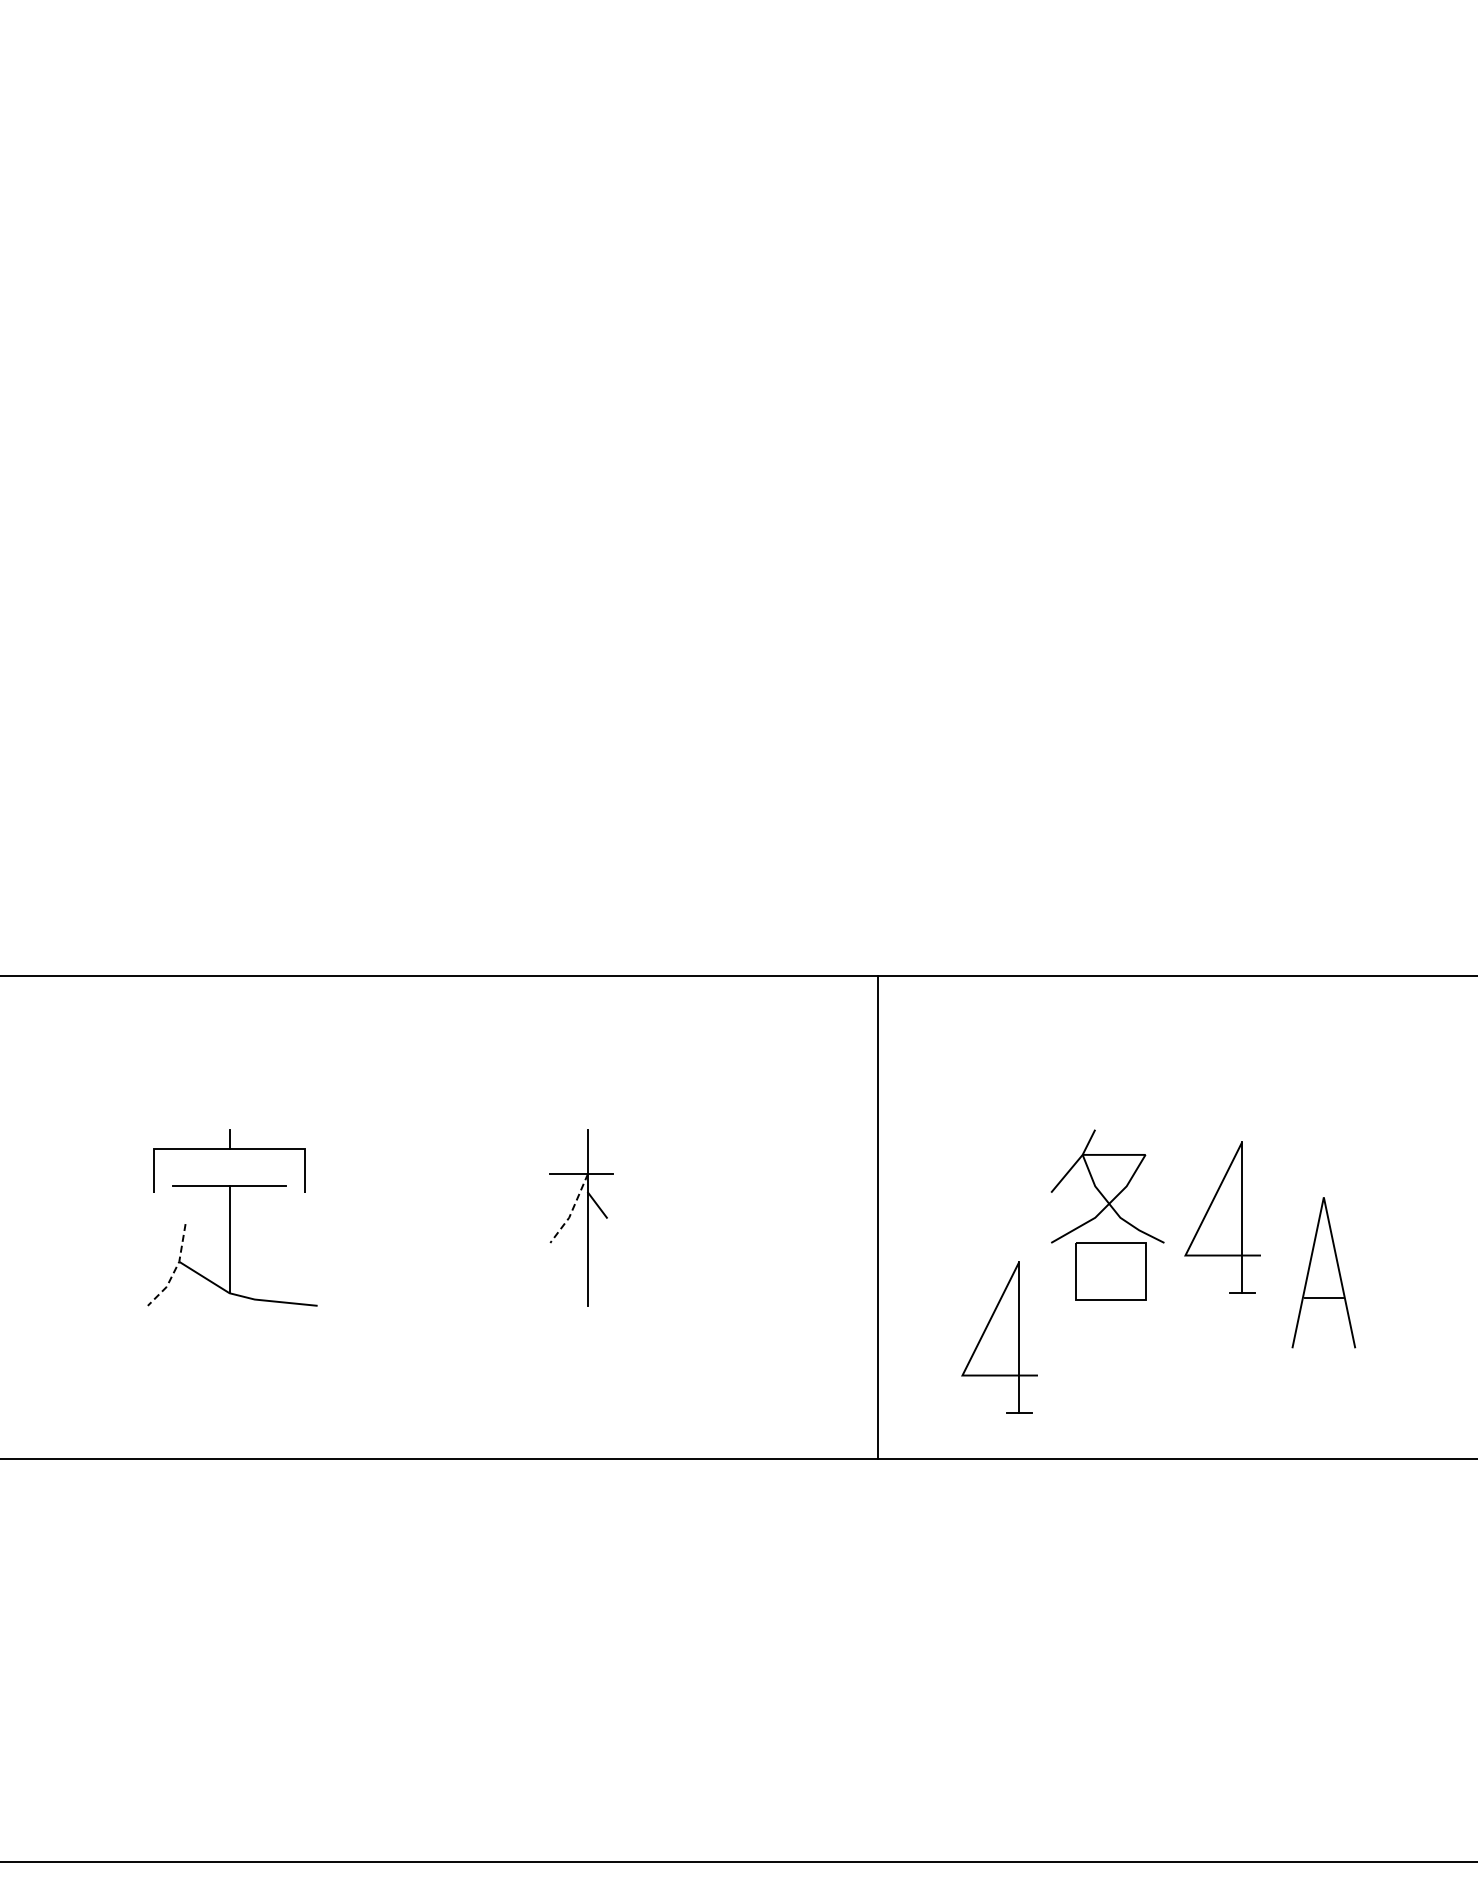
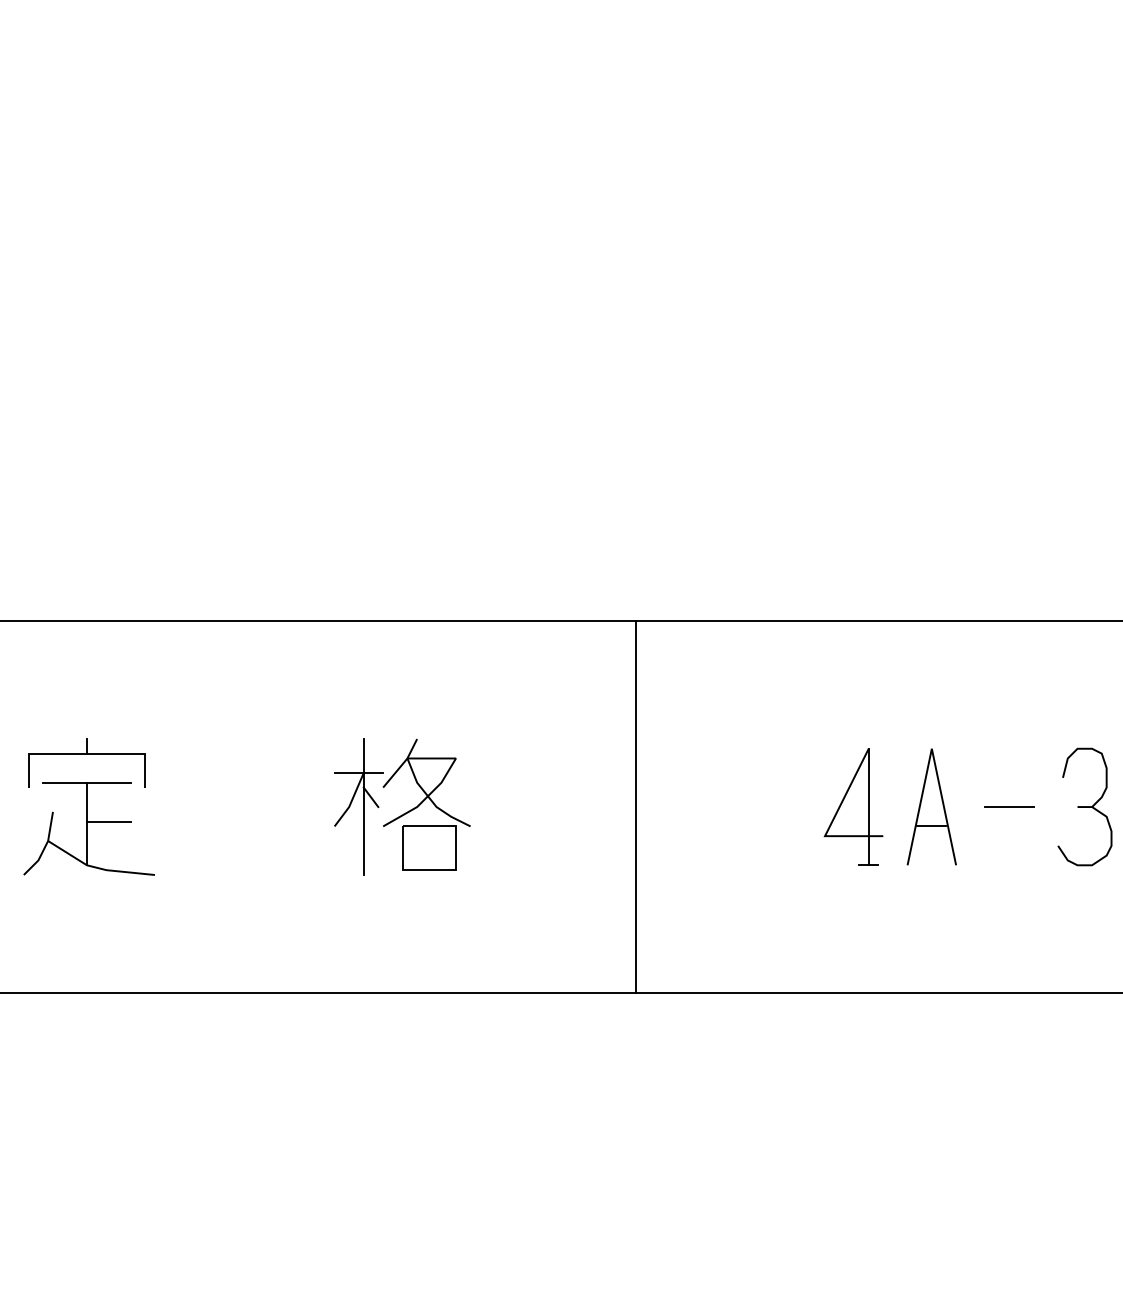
line: (571, 1211) -> (350, 802), dashed -> solid
part: (1107, 1214) -> (426, 804), moved
line: (878, 1217) -> (635, 806), moved
line: (1424, 1217) -> (1009, 806), added
line: (257, 1236) -> (108, 821), added
line: (175, 1269) -> (45, 846), dashed -> solid
part: (1323, 1272) -> (931, 806), moved
part: (999, 1337) -> (681, 899), removed

